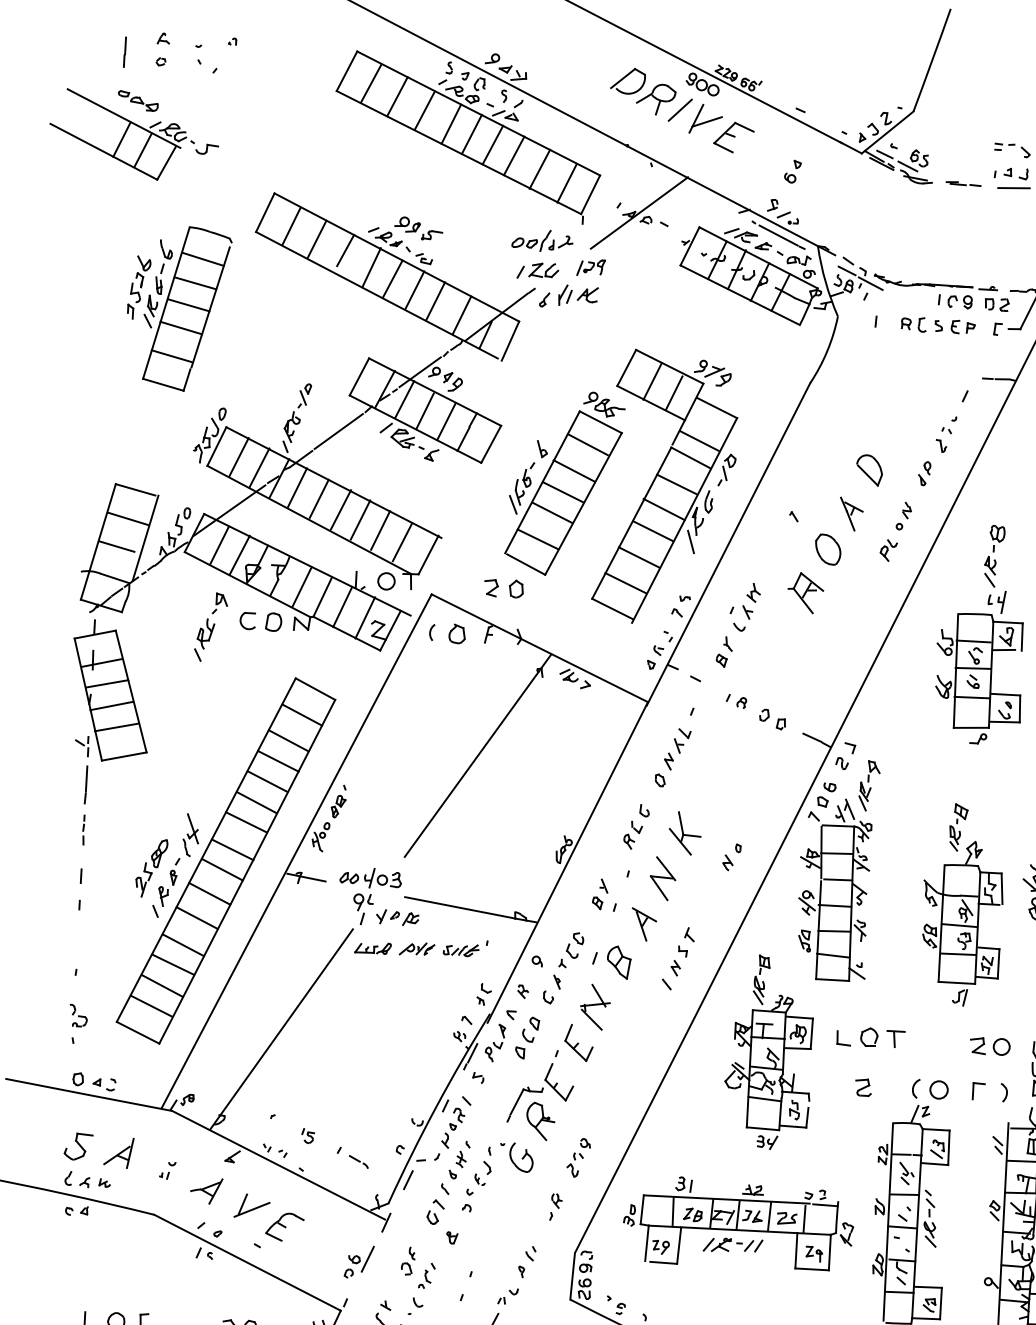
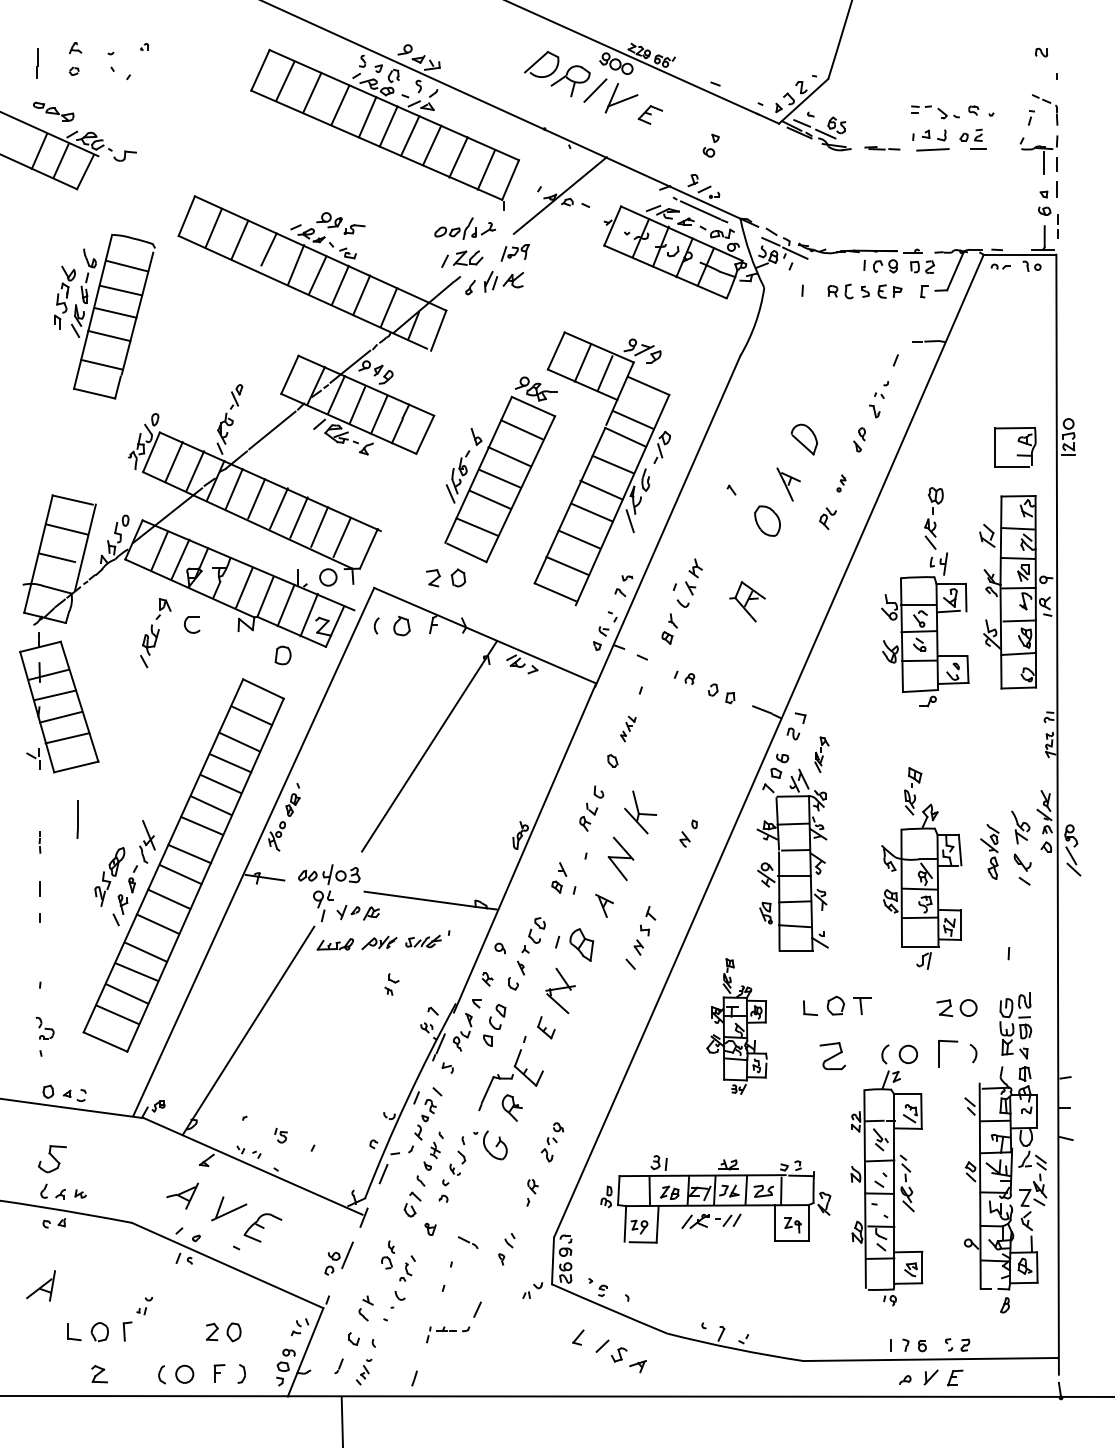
part: (733, 137) -> (650, 114), size x0.6
part: (904, 516) -> (841, 483), size x0.6
part: (805, 592) -> (747, 601), moved
part: (273, 622) -> (282, 655), moved
part: (677, 748) -> (628, 728), size x0.6
line: (85, 784) -> (77, 819), moved
part: (868, 785) -> (821, 754), size x0.7
part: (83, 829) -> (39, 842), size x0.7
part: (643, 924) -> (604, 905), size x0.7
part: (483, 994) -> (391, 984), moved
part: (579, 1042) -> (546, 1027), size x0.6
part: (768, 1052) -> (736, 1026), size x0.7
part: (863, 1087) -> (832, 1056), size x1.6
part: (978, 1091) -> (947, 1053), size x1.6
part: (539, 1120) -> (511, 1107), size x0.7
part: (118, 1152) -> (40, 1285), moved
part: (358, 1161) -> (467, 1242), moved
part: (167, 1171) -> (144, 1306), moved
part: (507, 1296) -> (532, 1290), moved

